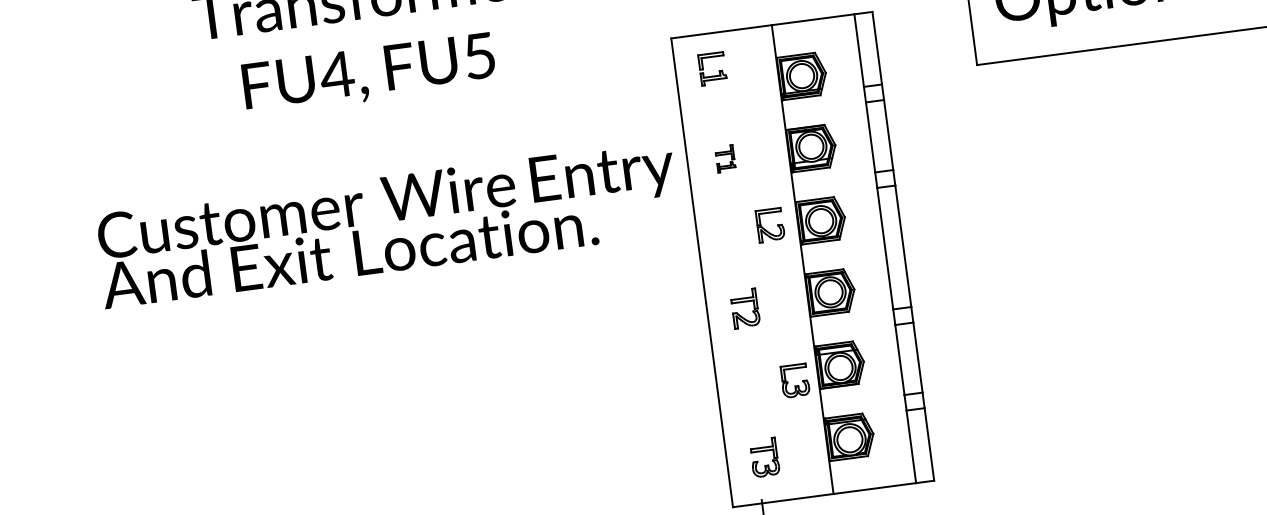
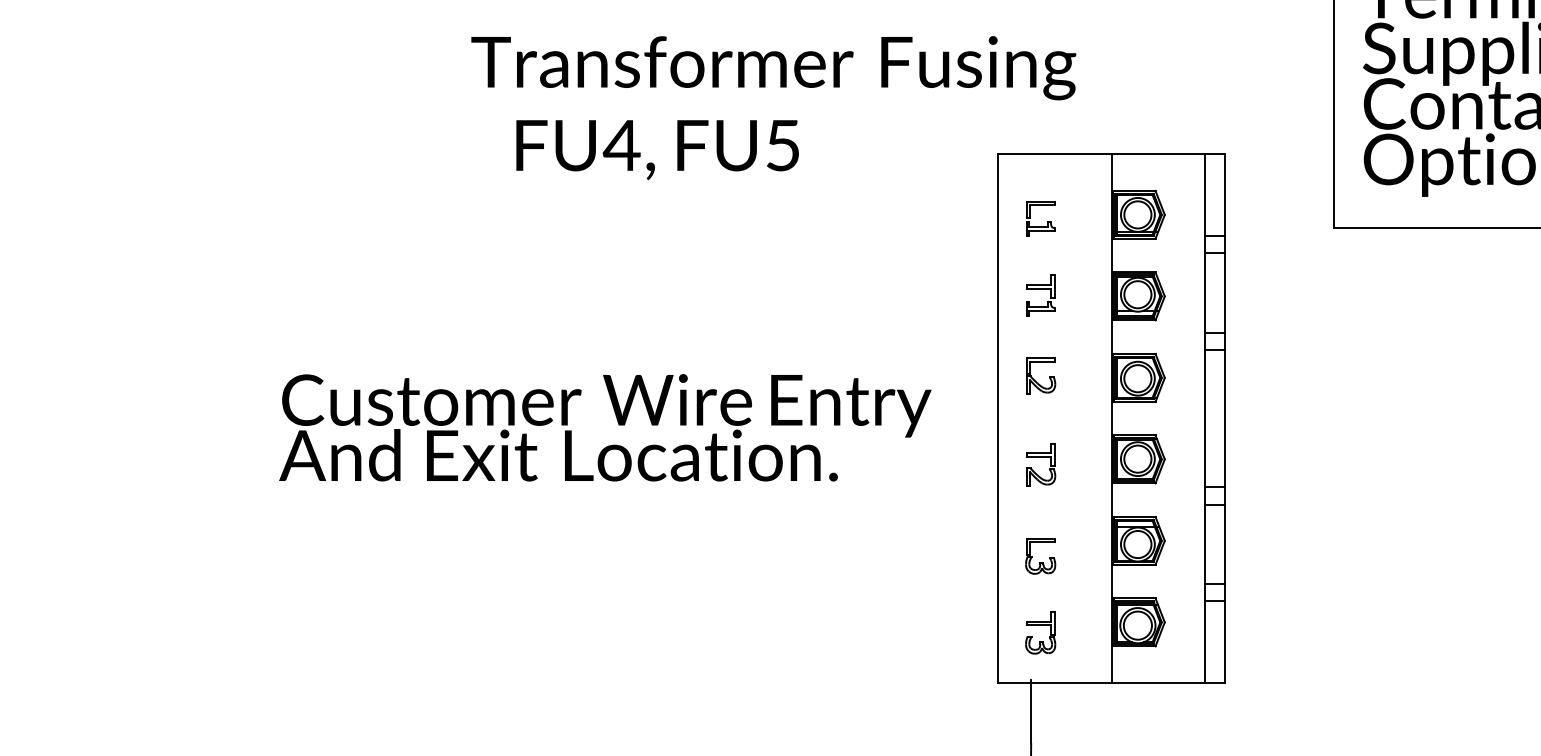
part: (719, 70) -> (1047, 221), moved
part: (725, 158) -> (1040, 295), size x1.43
text: (387, 223) -> (605, 427), moved
part: (766, 230) -> (1035, 380), moved
part: (795, 381) -> (1040, 556), moved

